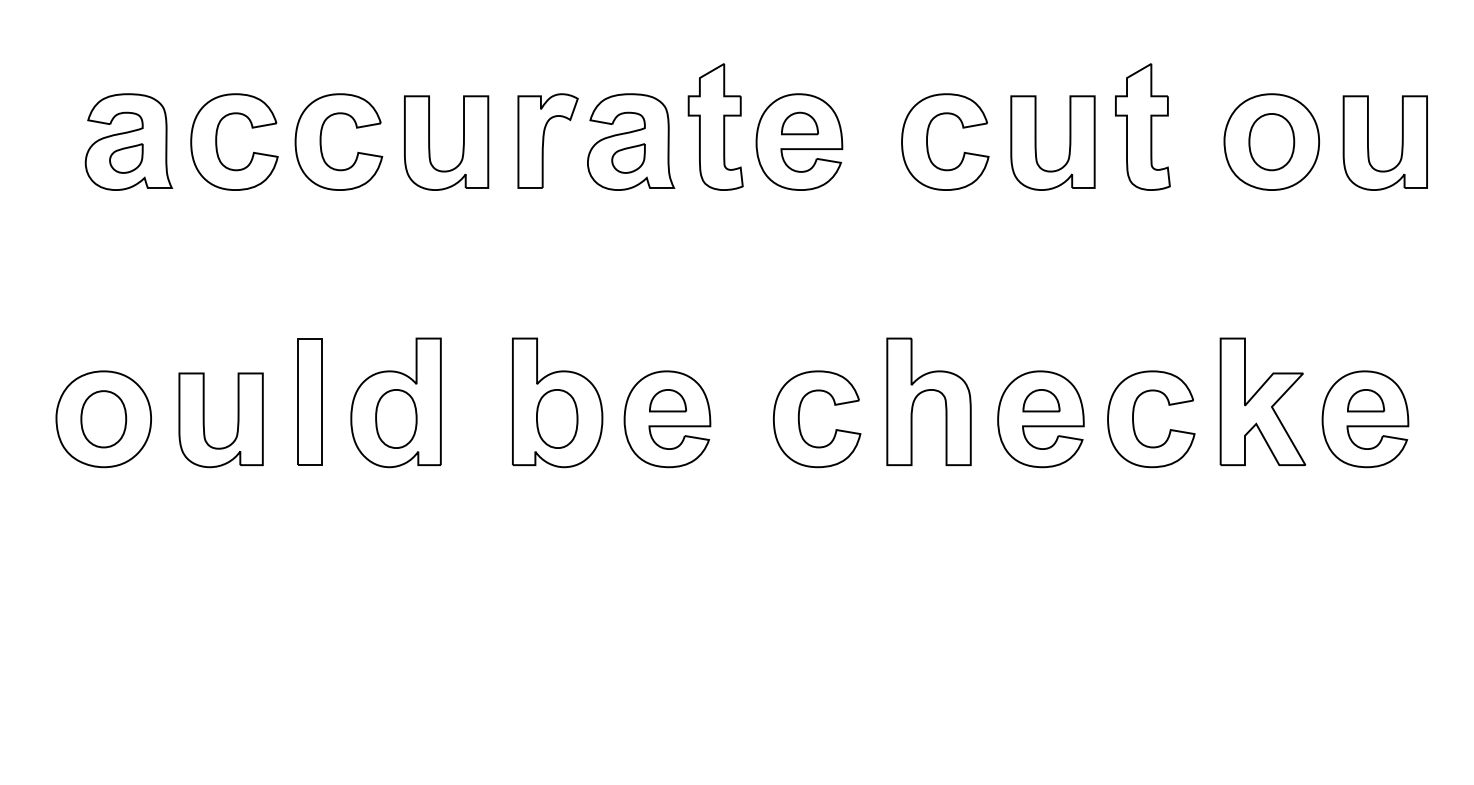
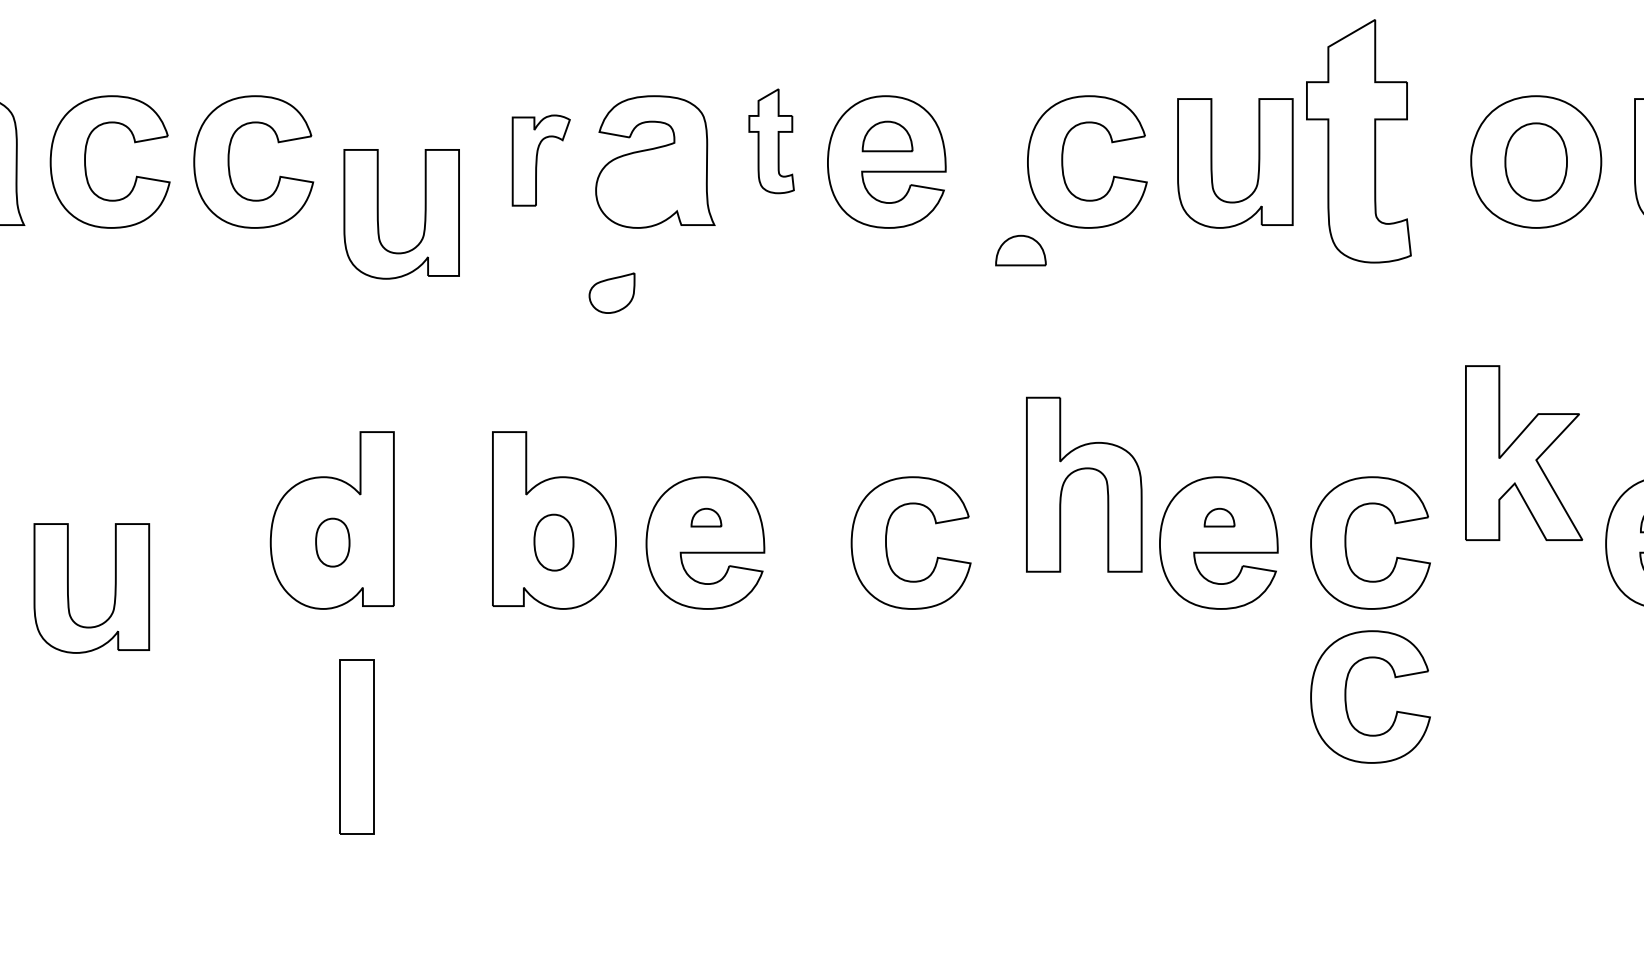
part: (715, 126) -> (771, 140), size x0.6
part: (1142, 126) -> (1358, 140), size x1.4
part: (547, 140) -> (540, 159), size x0.7
part: (430, 145) -> (379, 217), moved
part: (628, 158) -> (611, 293), moved
part: (896, 206) -> (1020, 250), added
part: (928, 391) -> (1083, 470), moved
part: (668, 400) -> (706, 517), size x0.6
part: (1041, 400) -> (1219, 517), size x0.6
part: (309, 401) -> (356, 746), moved
part: (1262, 401) -> (1523, 452), moved
part: (396, 418) -> (332, 541), size x0.6
part: (557, 418) -> (554, 541), size x0.7
part: (204, 420) -> (68, 588), moved
part: (1134, 535) -> (1347, 702), added

